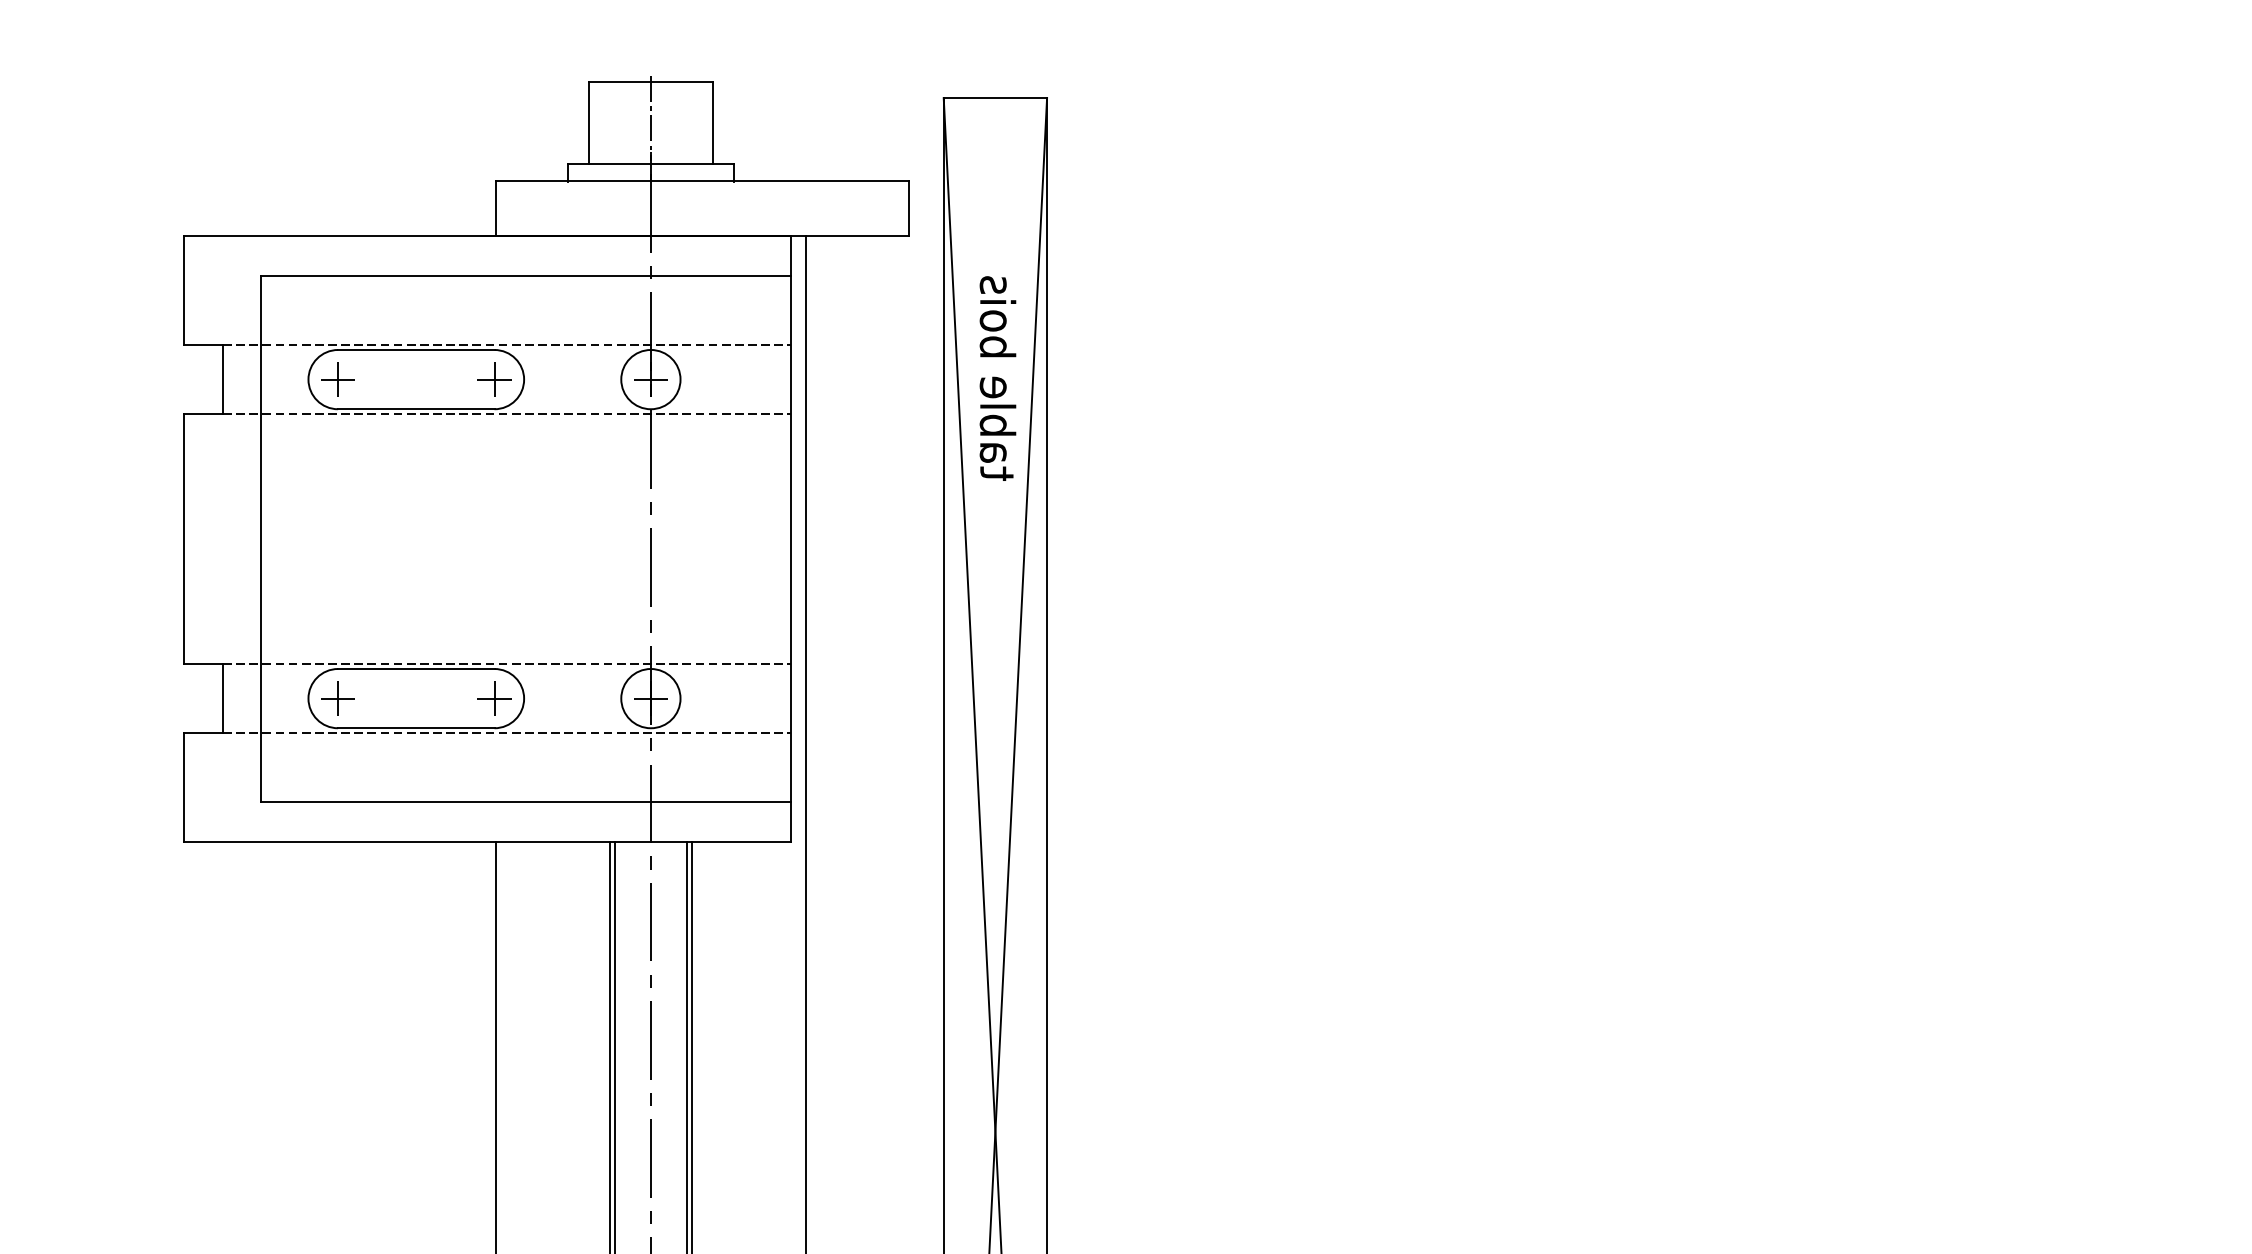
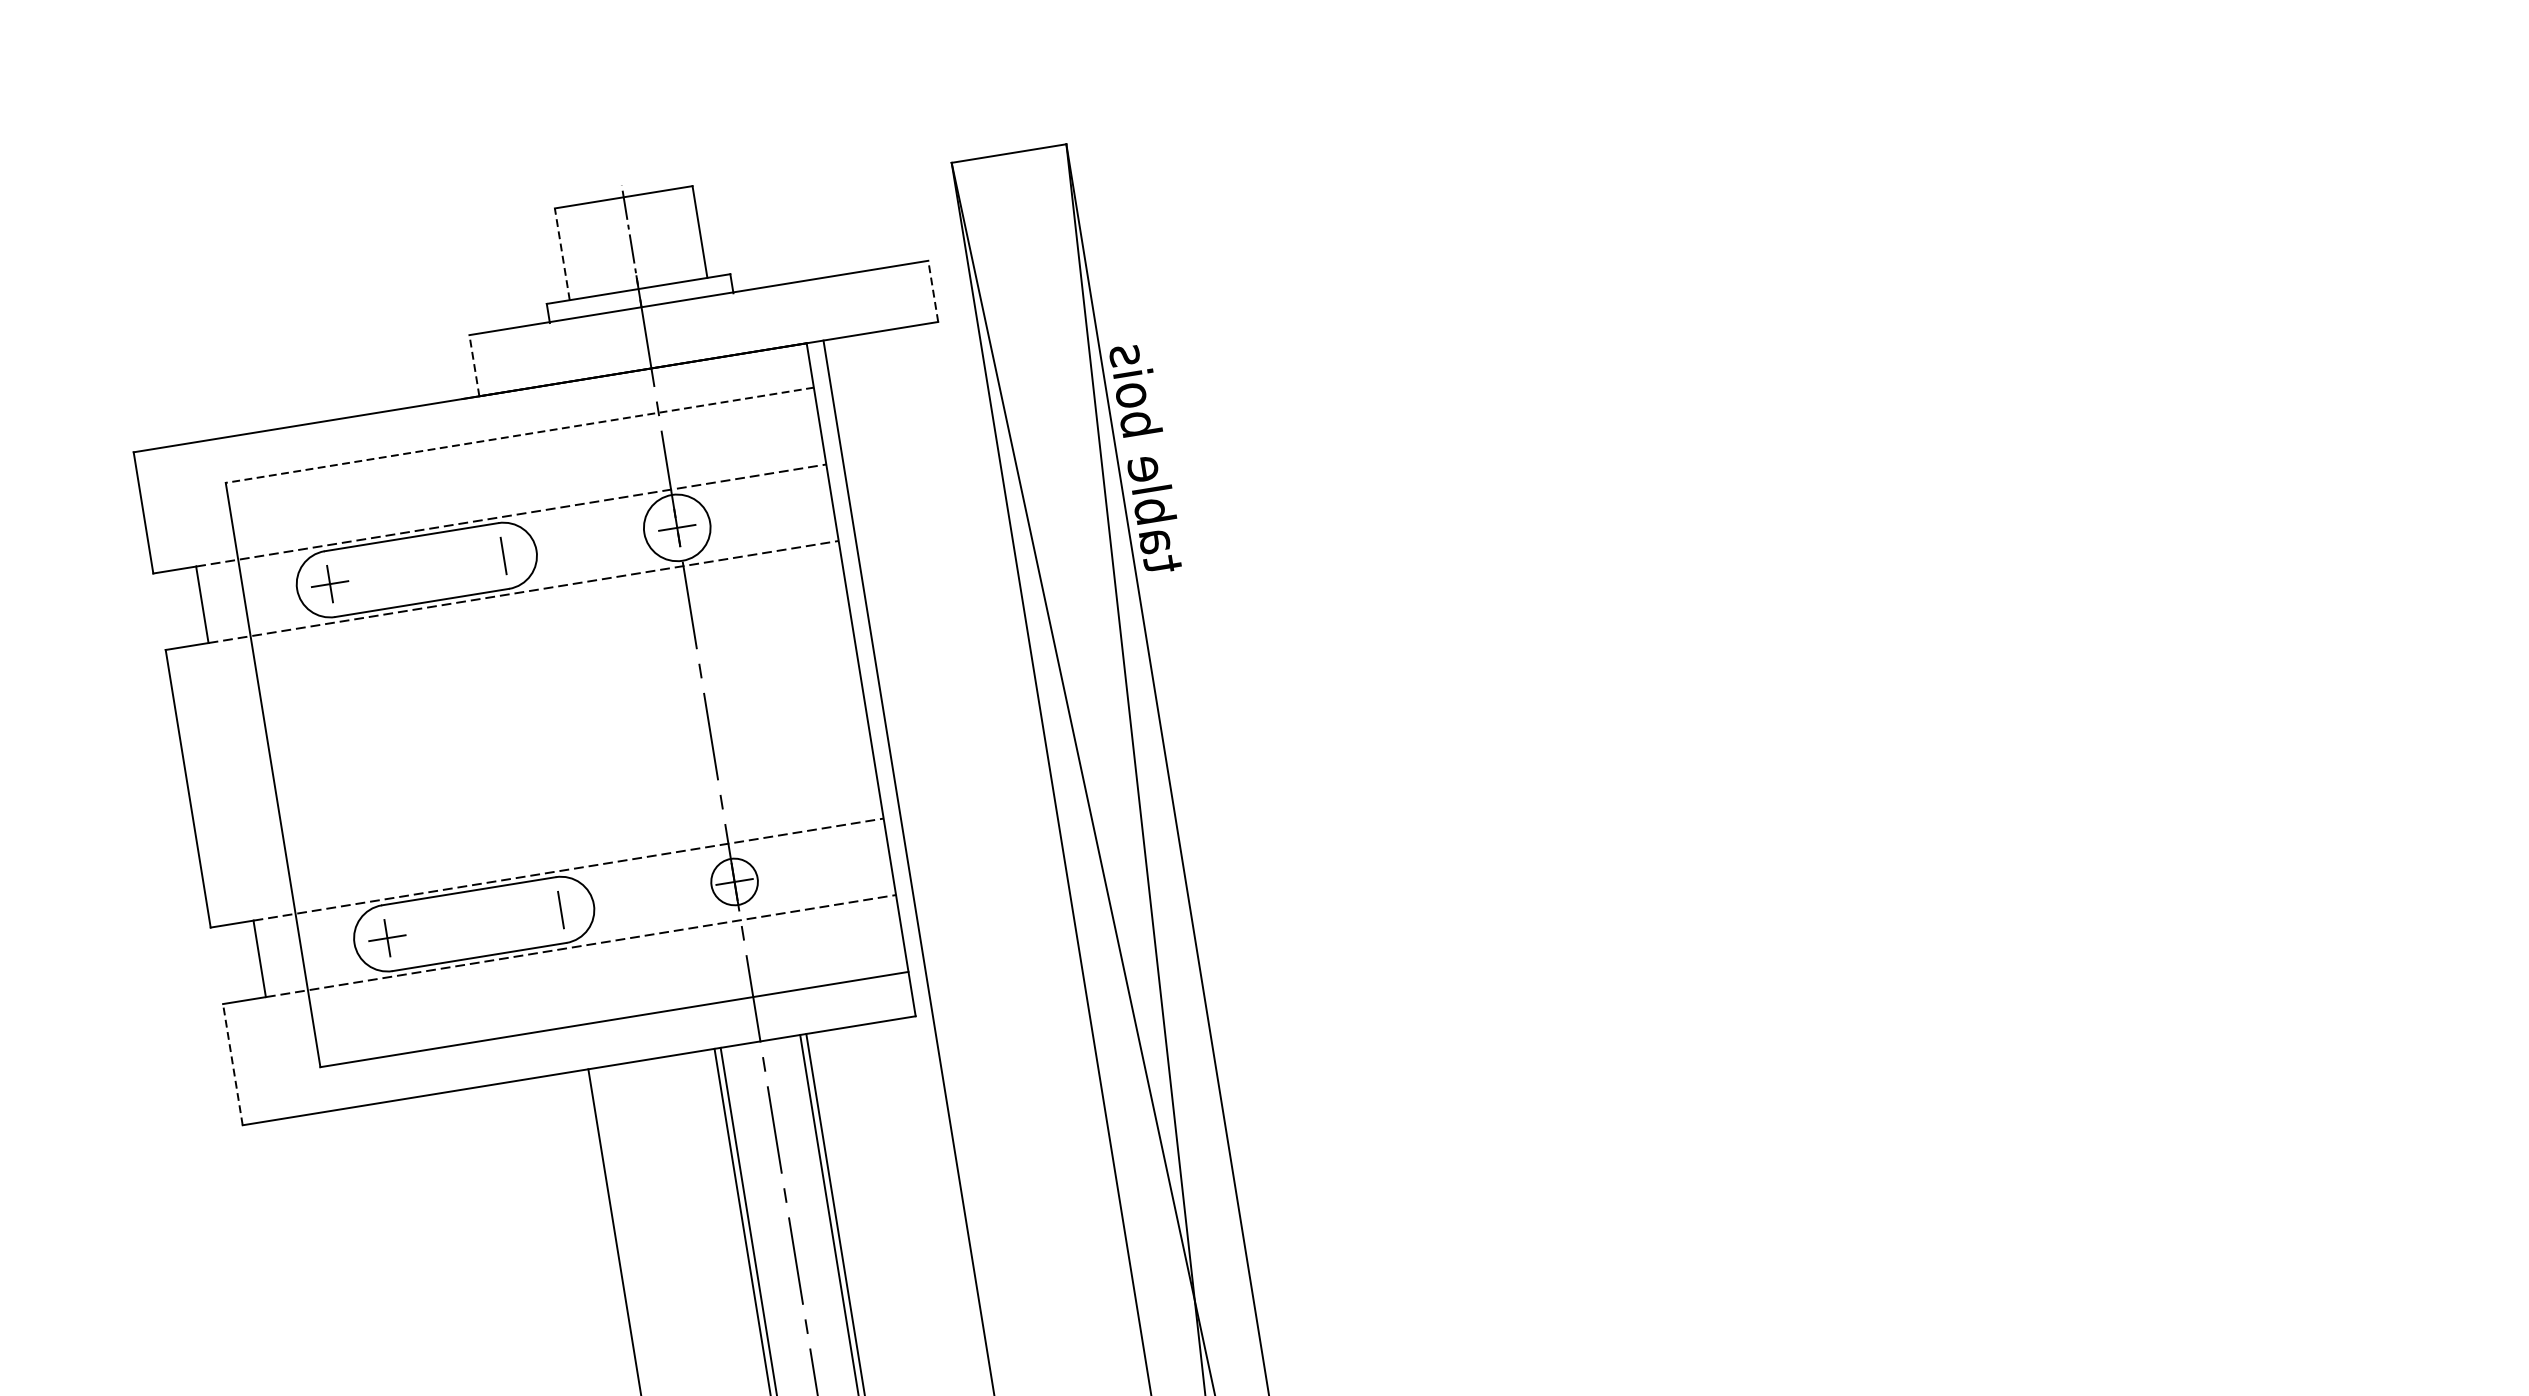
line: (588, 122) -> (561, 253), solid -> dashed
line: (495, 208) -> (474, 365), solid -> dashed
line: (909, 208) -> (933, 291), solid -> dashed
line: (525, 275) -> (519, 434), solid -> dashed
text: (997, 378) -> (1146, 458), moved
line: (494, 379) -> (503, 555), removed
line: (494, 698) -> (560, 909), removed
circle: (650, 698) -> (734, 881), size x0.7
line: (184, 787) -> (232, 1064), solid -> dashed

